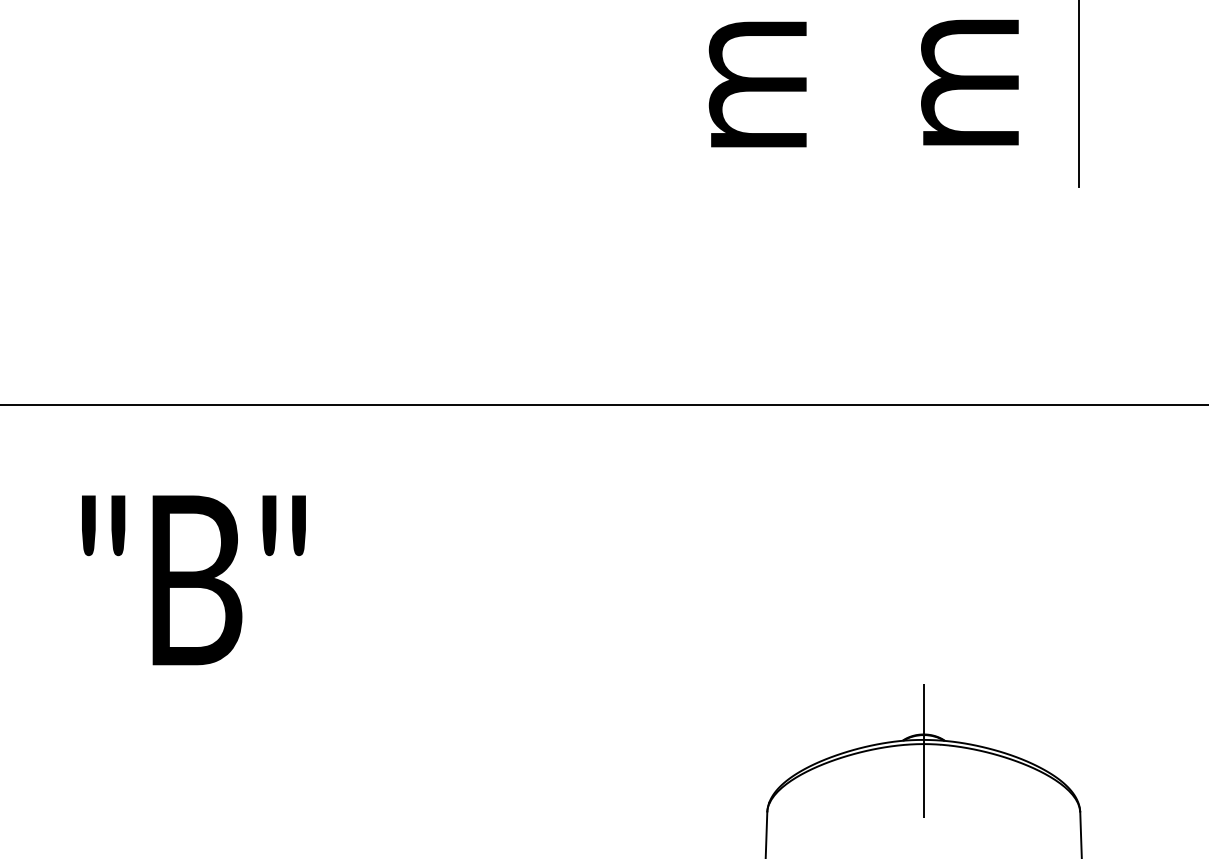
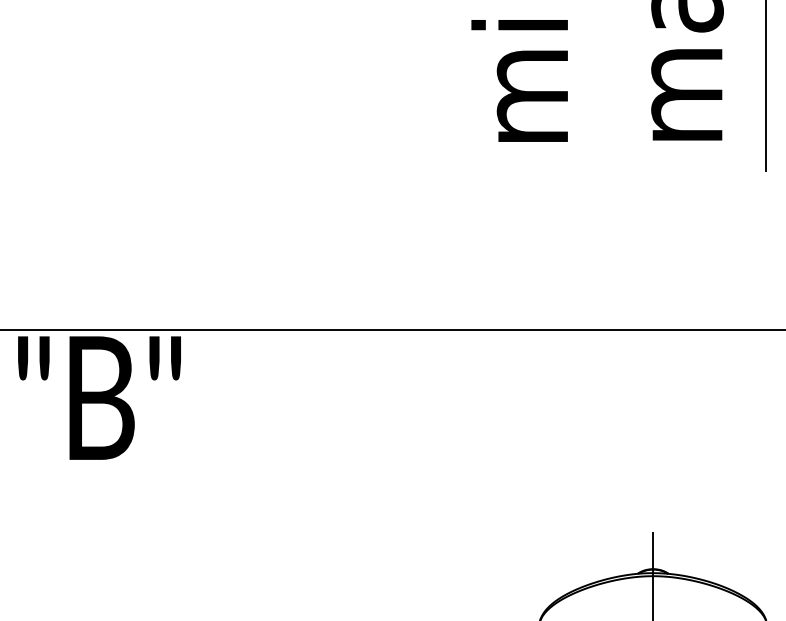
text: (193, 580) -> (99, 398), moved

